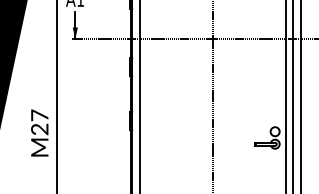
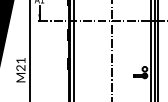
text: (38, 115) -> (20, 60), M27 -> M21

